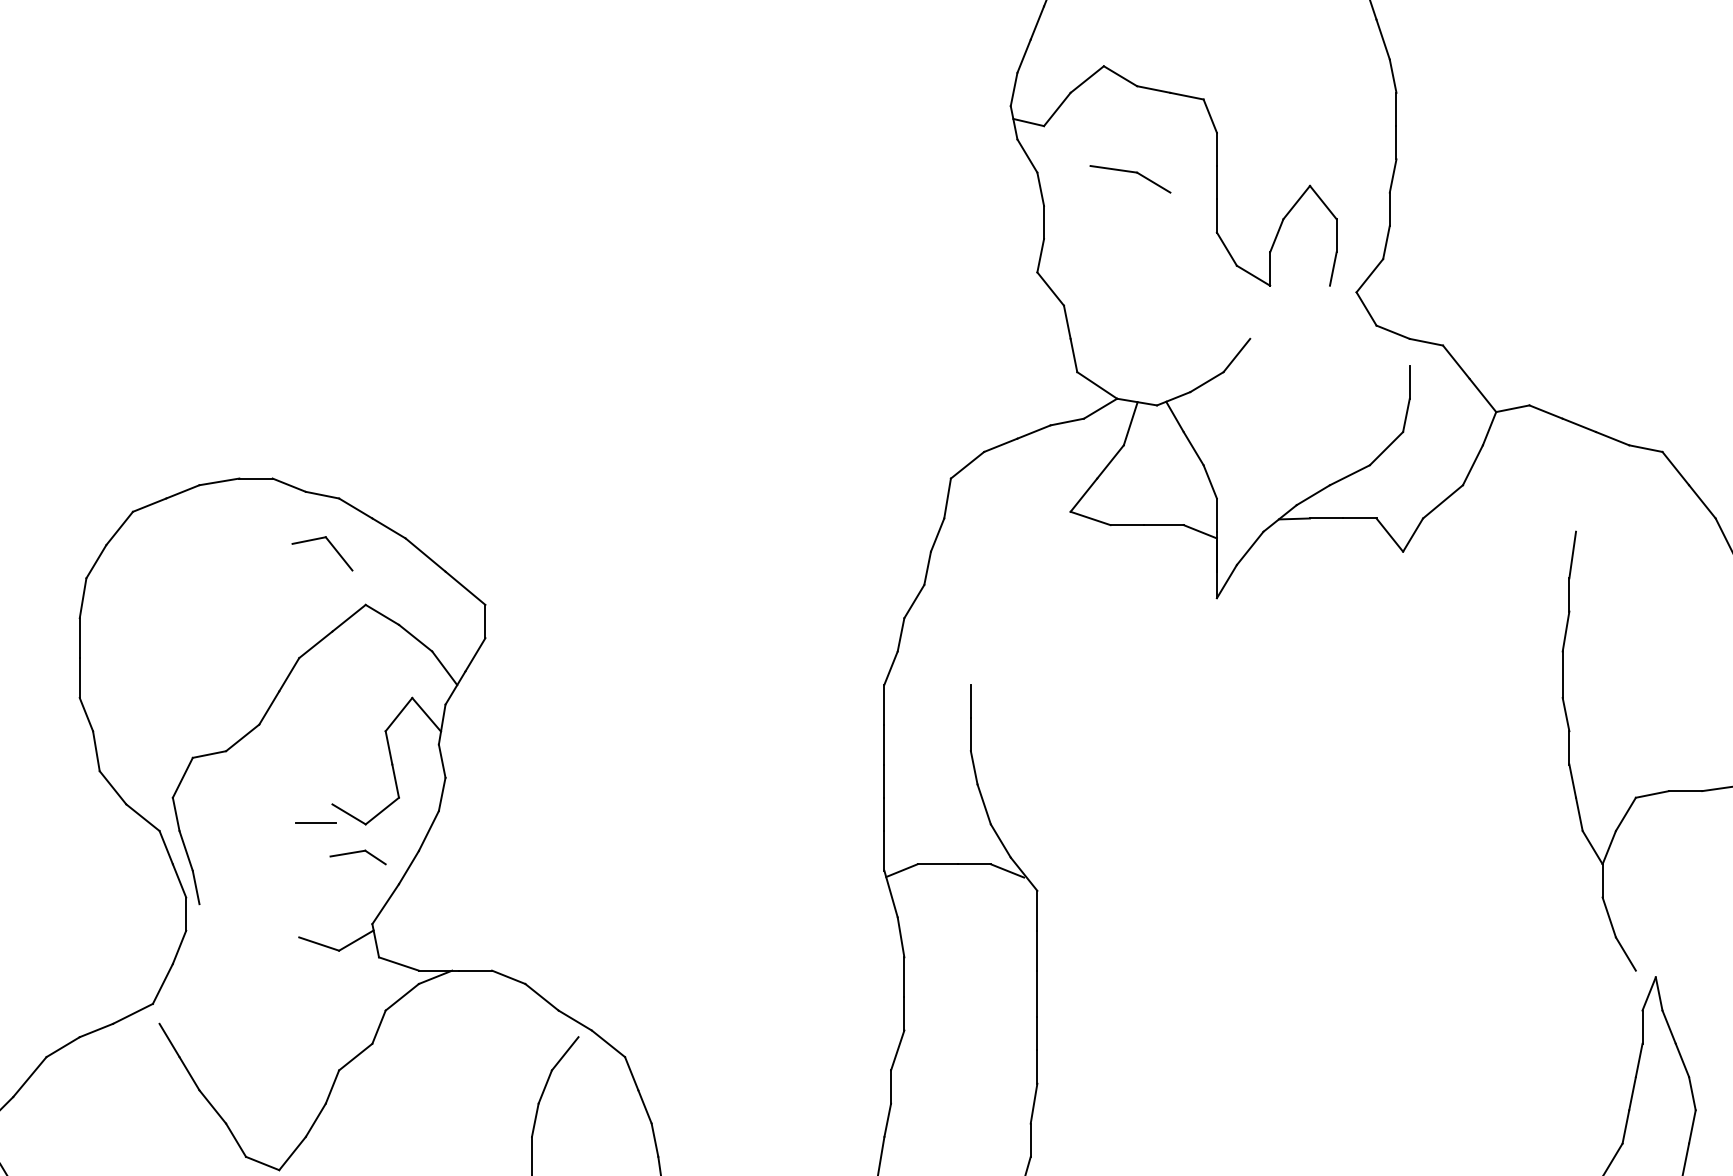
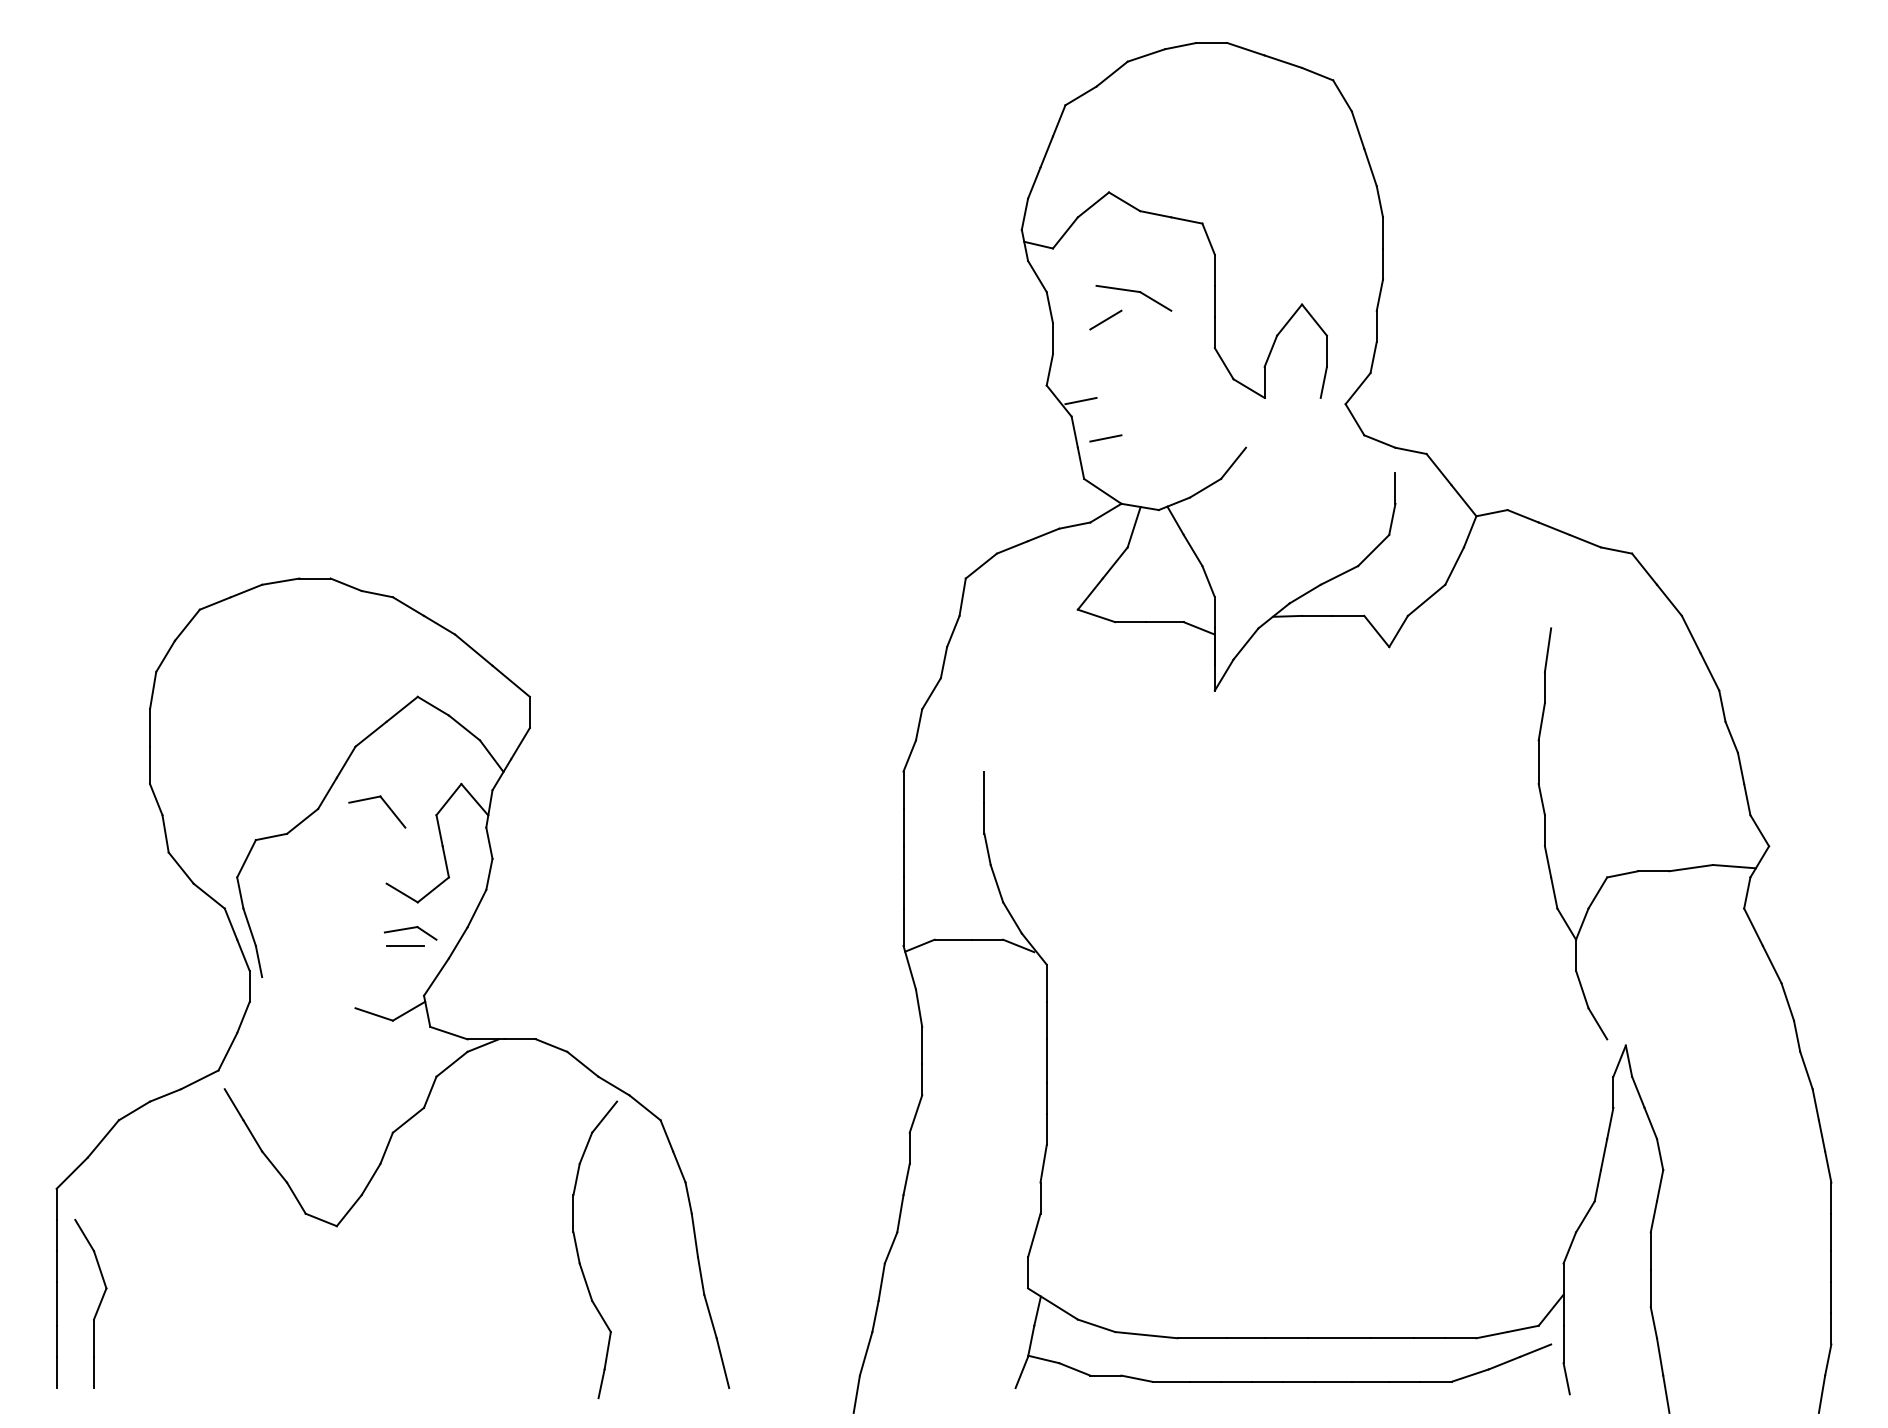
line: (1100, 201) -> (1105, 319), added
line: (1073, 288) -> (1080, 400), added
line: (1100, 329) -> (1105, 438), added
part: (330, 544) -> (384, 803), moved
line: (316, 822) -> (405, 945), moved

